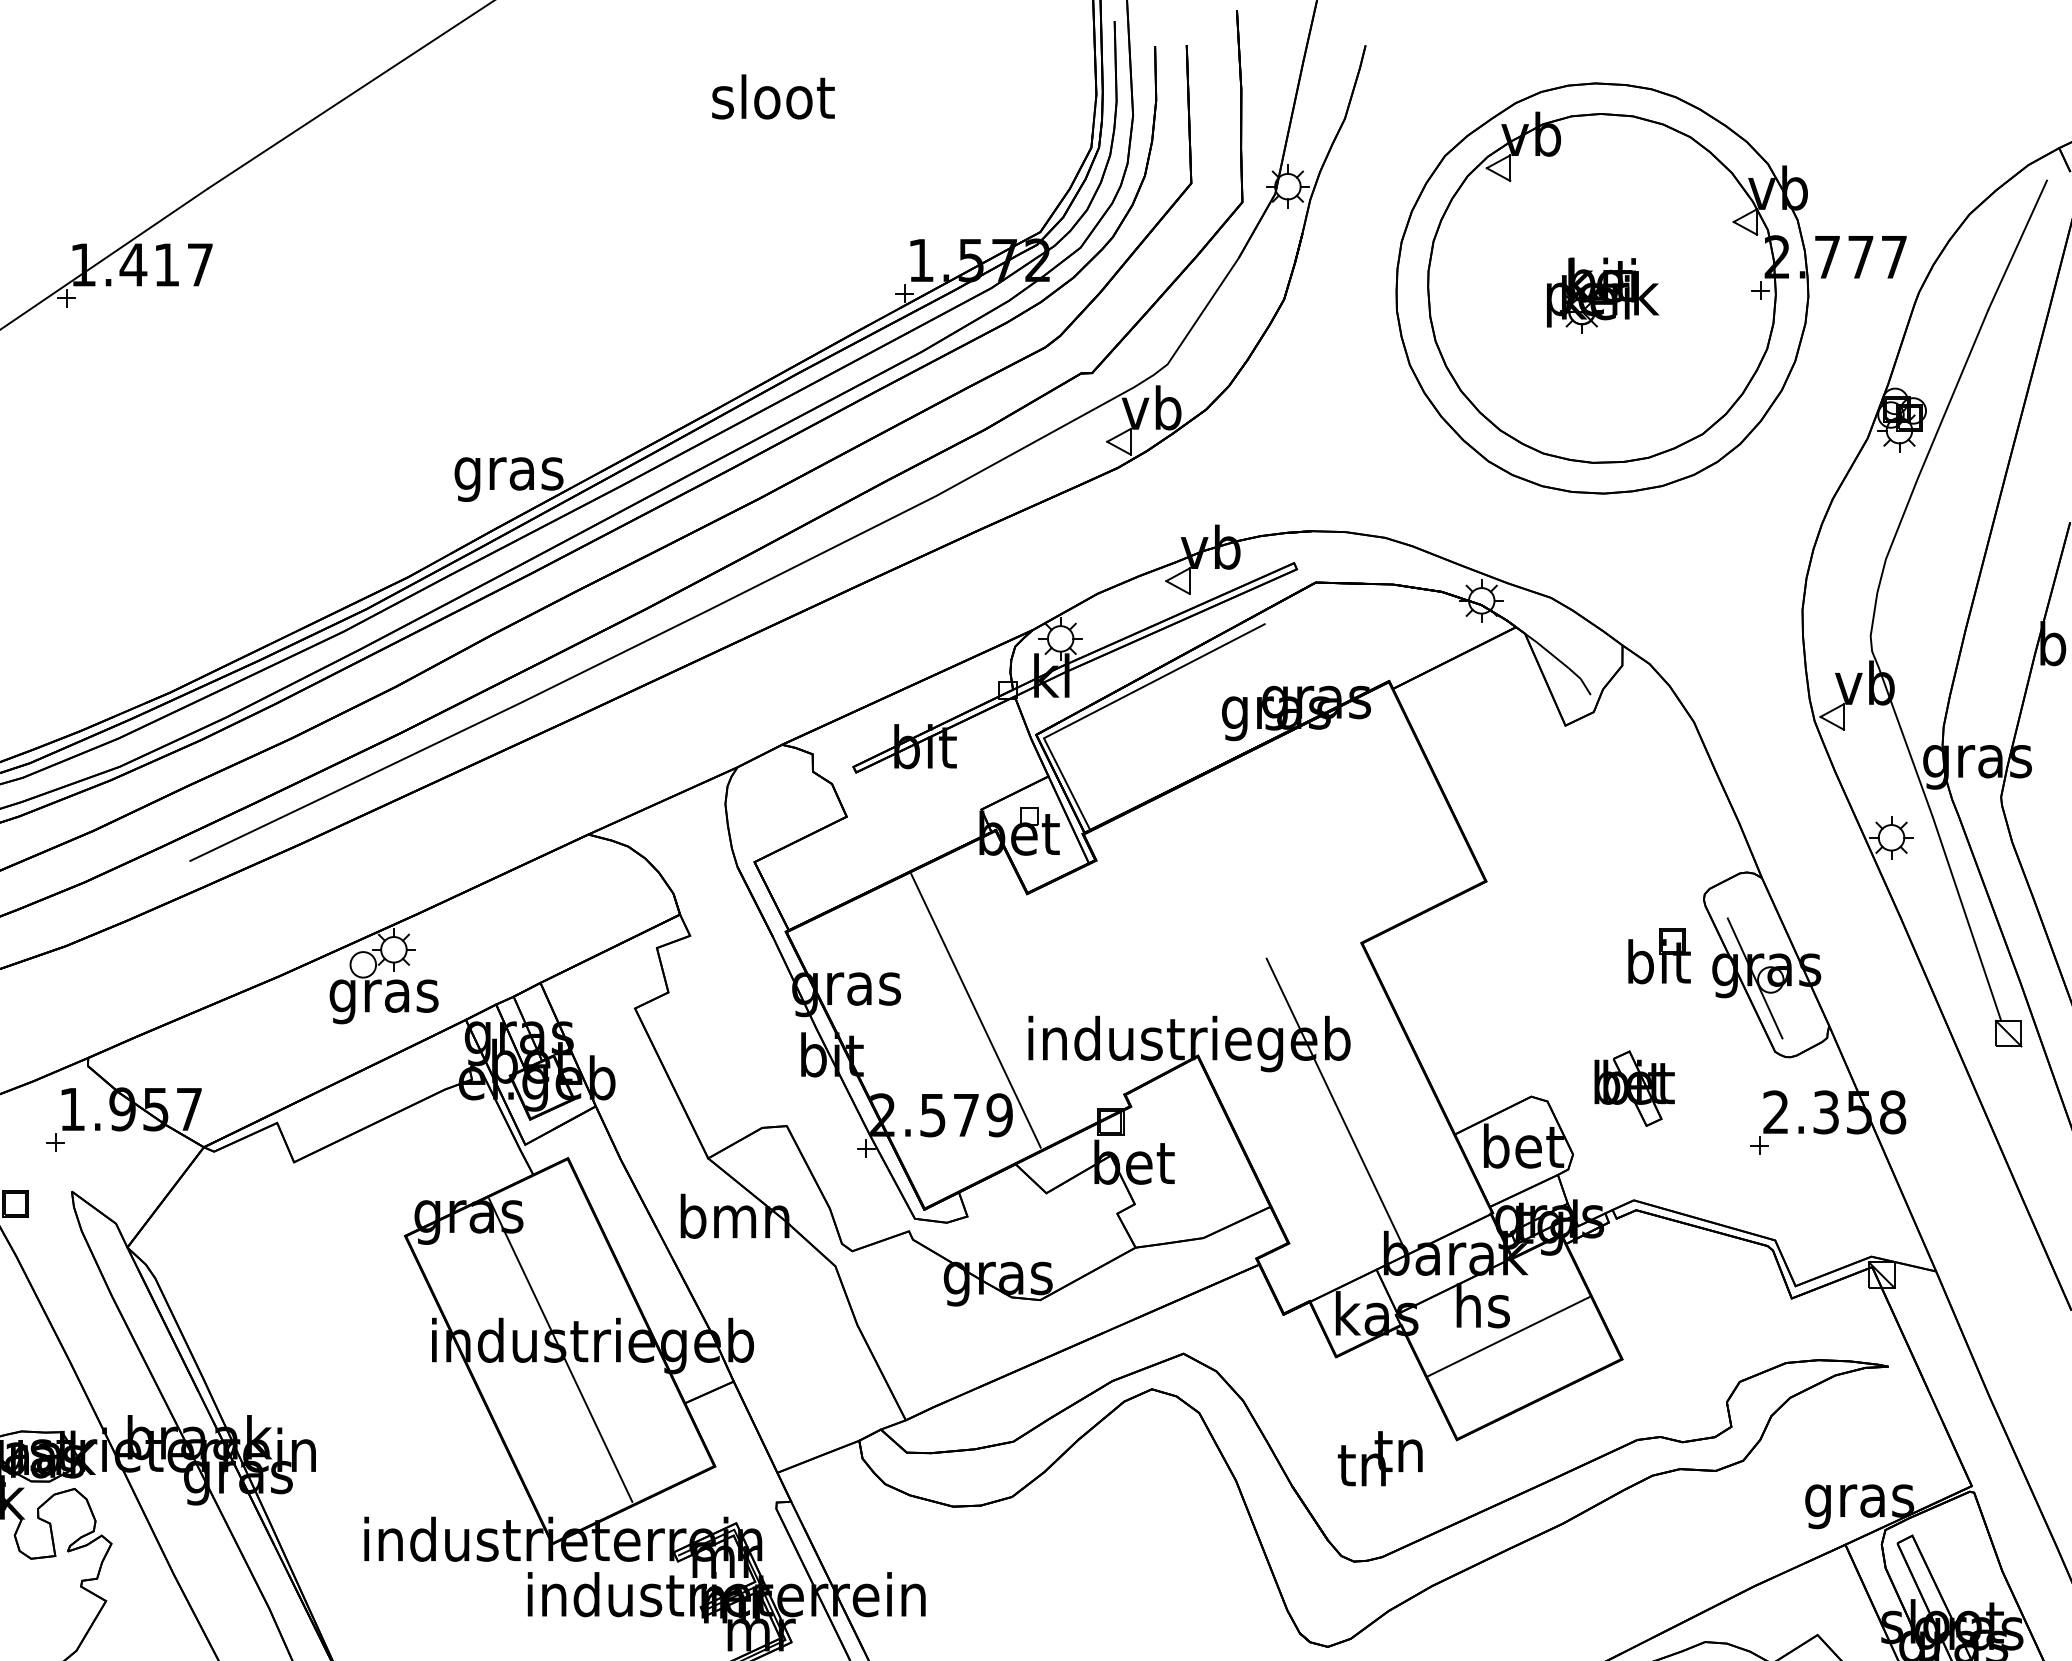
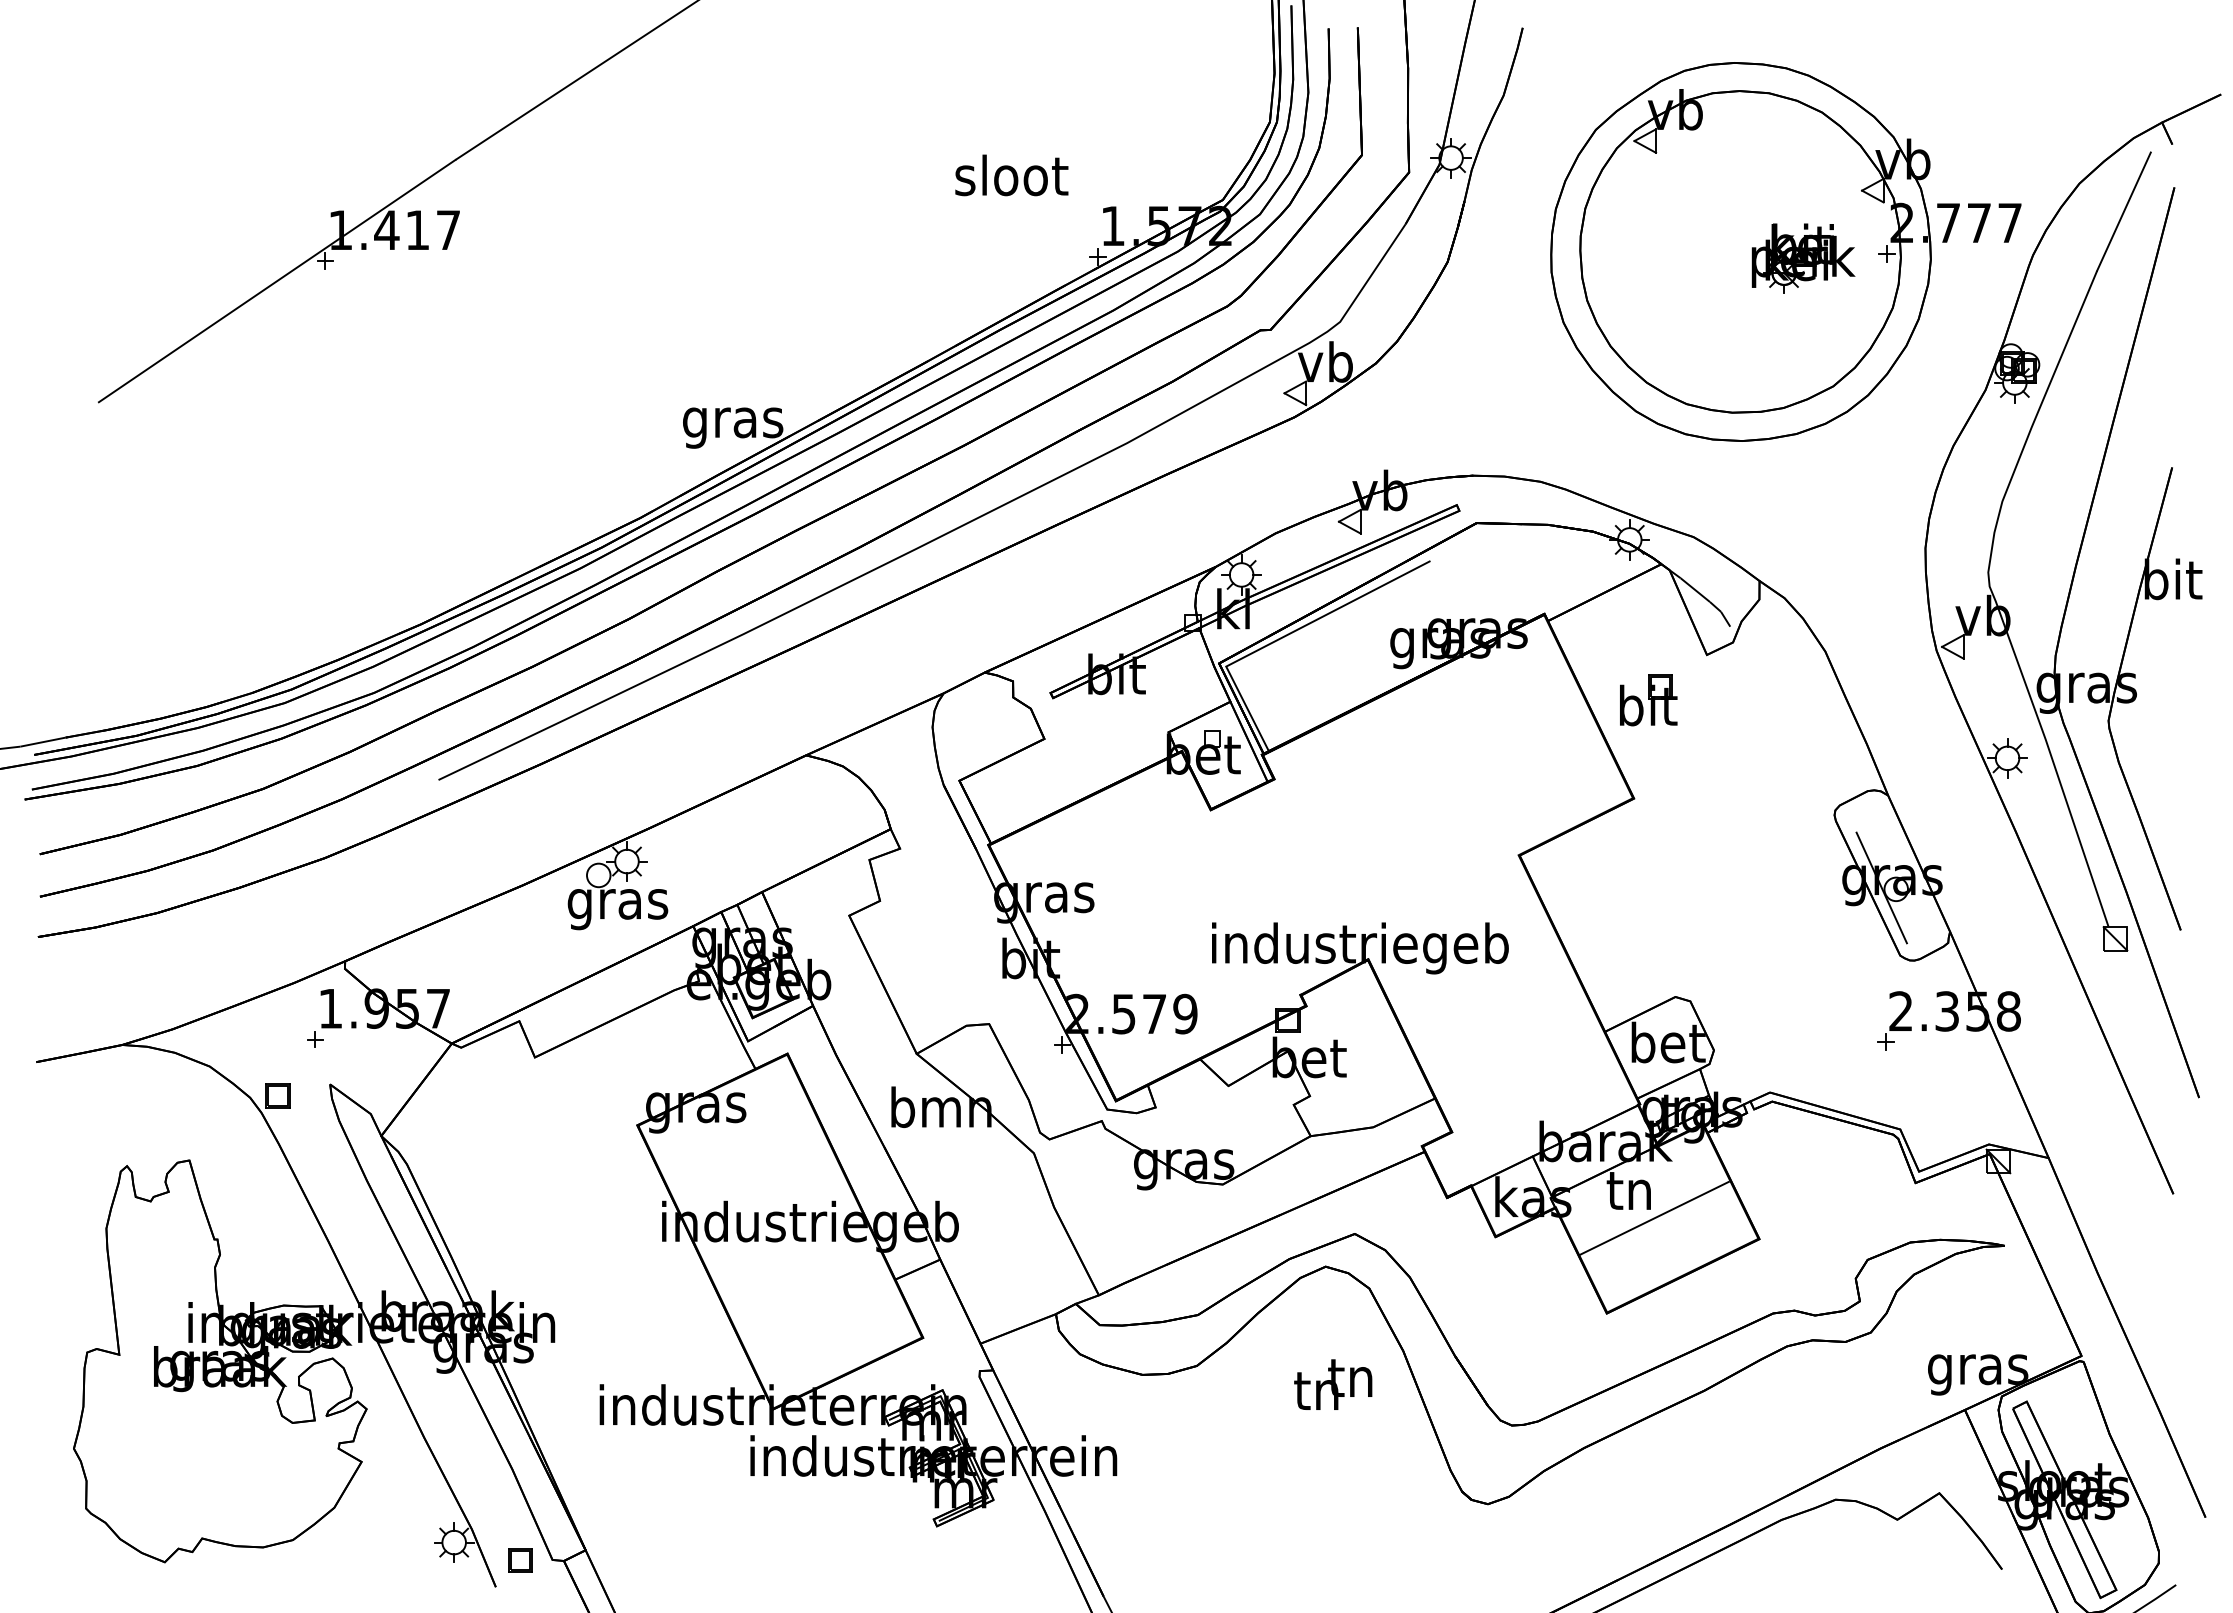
text: (773, 97) -> (1011, 175), moved
part: (1602, 295) -> (1803, 258), moved
part: (1659, 956) -> (1648, 700), moved
line: (975, 1010) -> (1163, 917), removed
part: (1634, 1088) -> (1770, 989), removed
line: (1336, 1104) -> (1495, 1004), removed
text: (1482, 1305) -> (1630, 1189), hs -> tn
line: (560, 1350) -> (780, 1230), removed
text: (1380, 1458) -> (1333, 1384), moved

